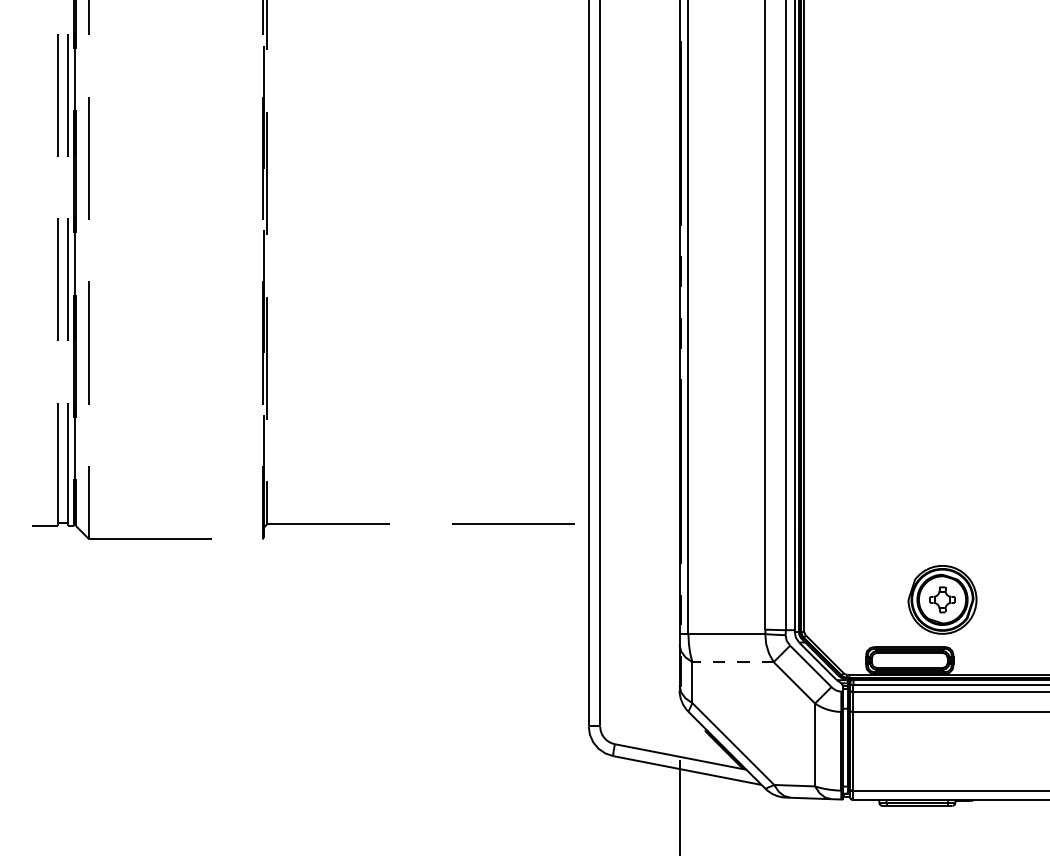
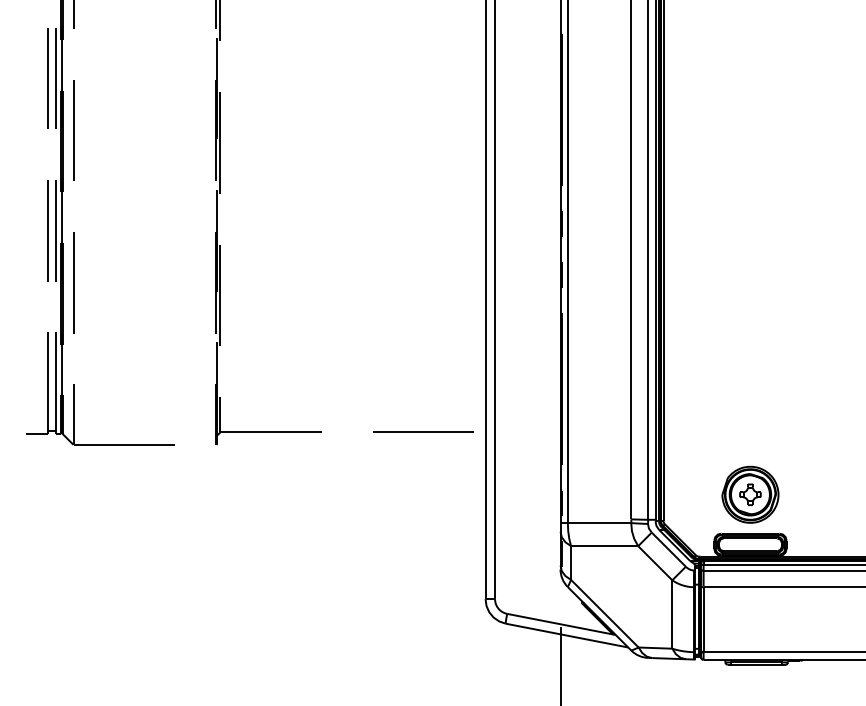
part: (942, 599) -> (750, 494), moved
line: (732, 662) -> (604, 546), dashed -> solid

